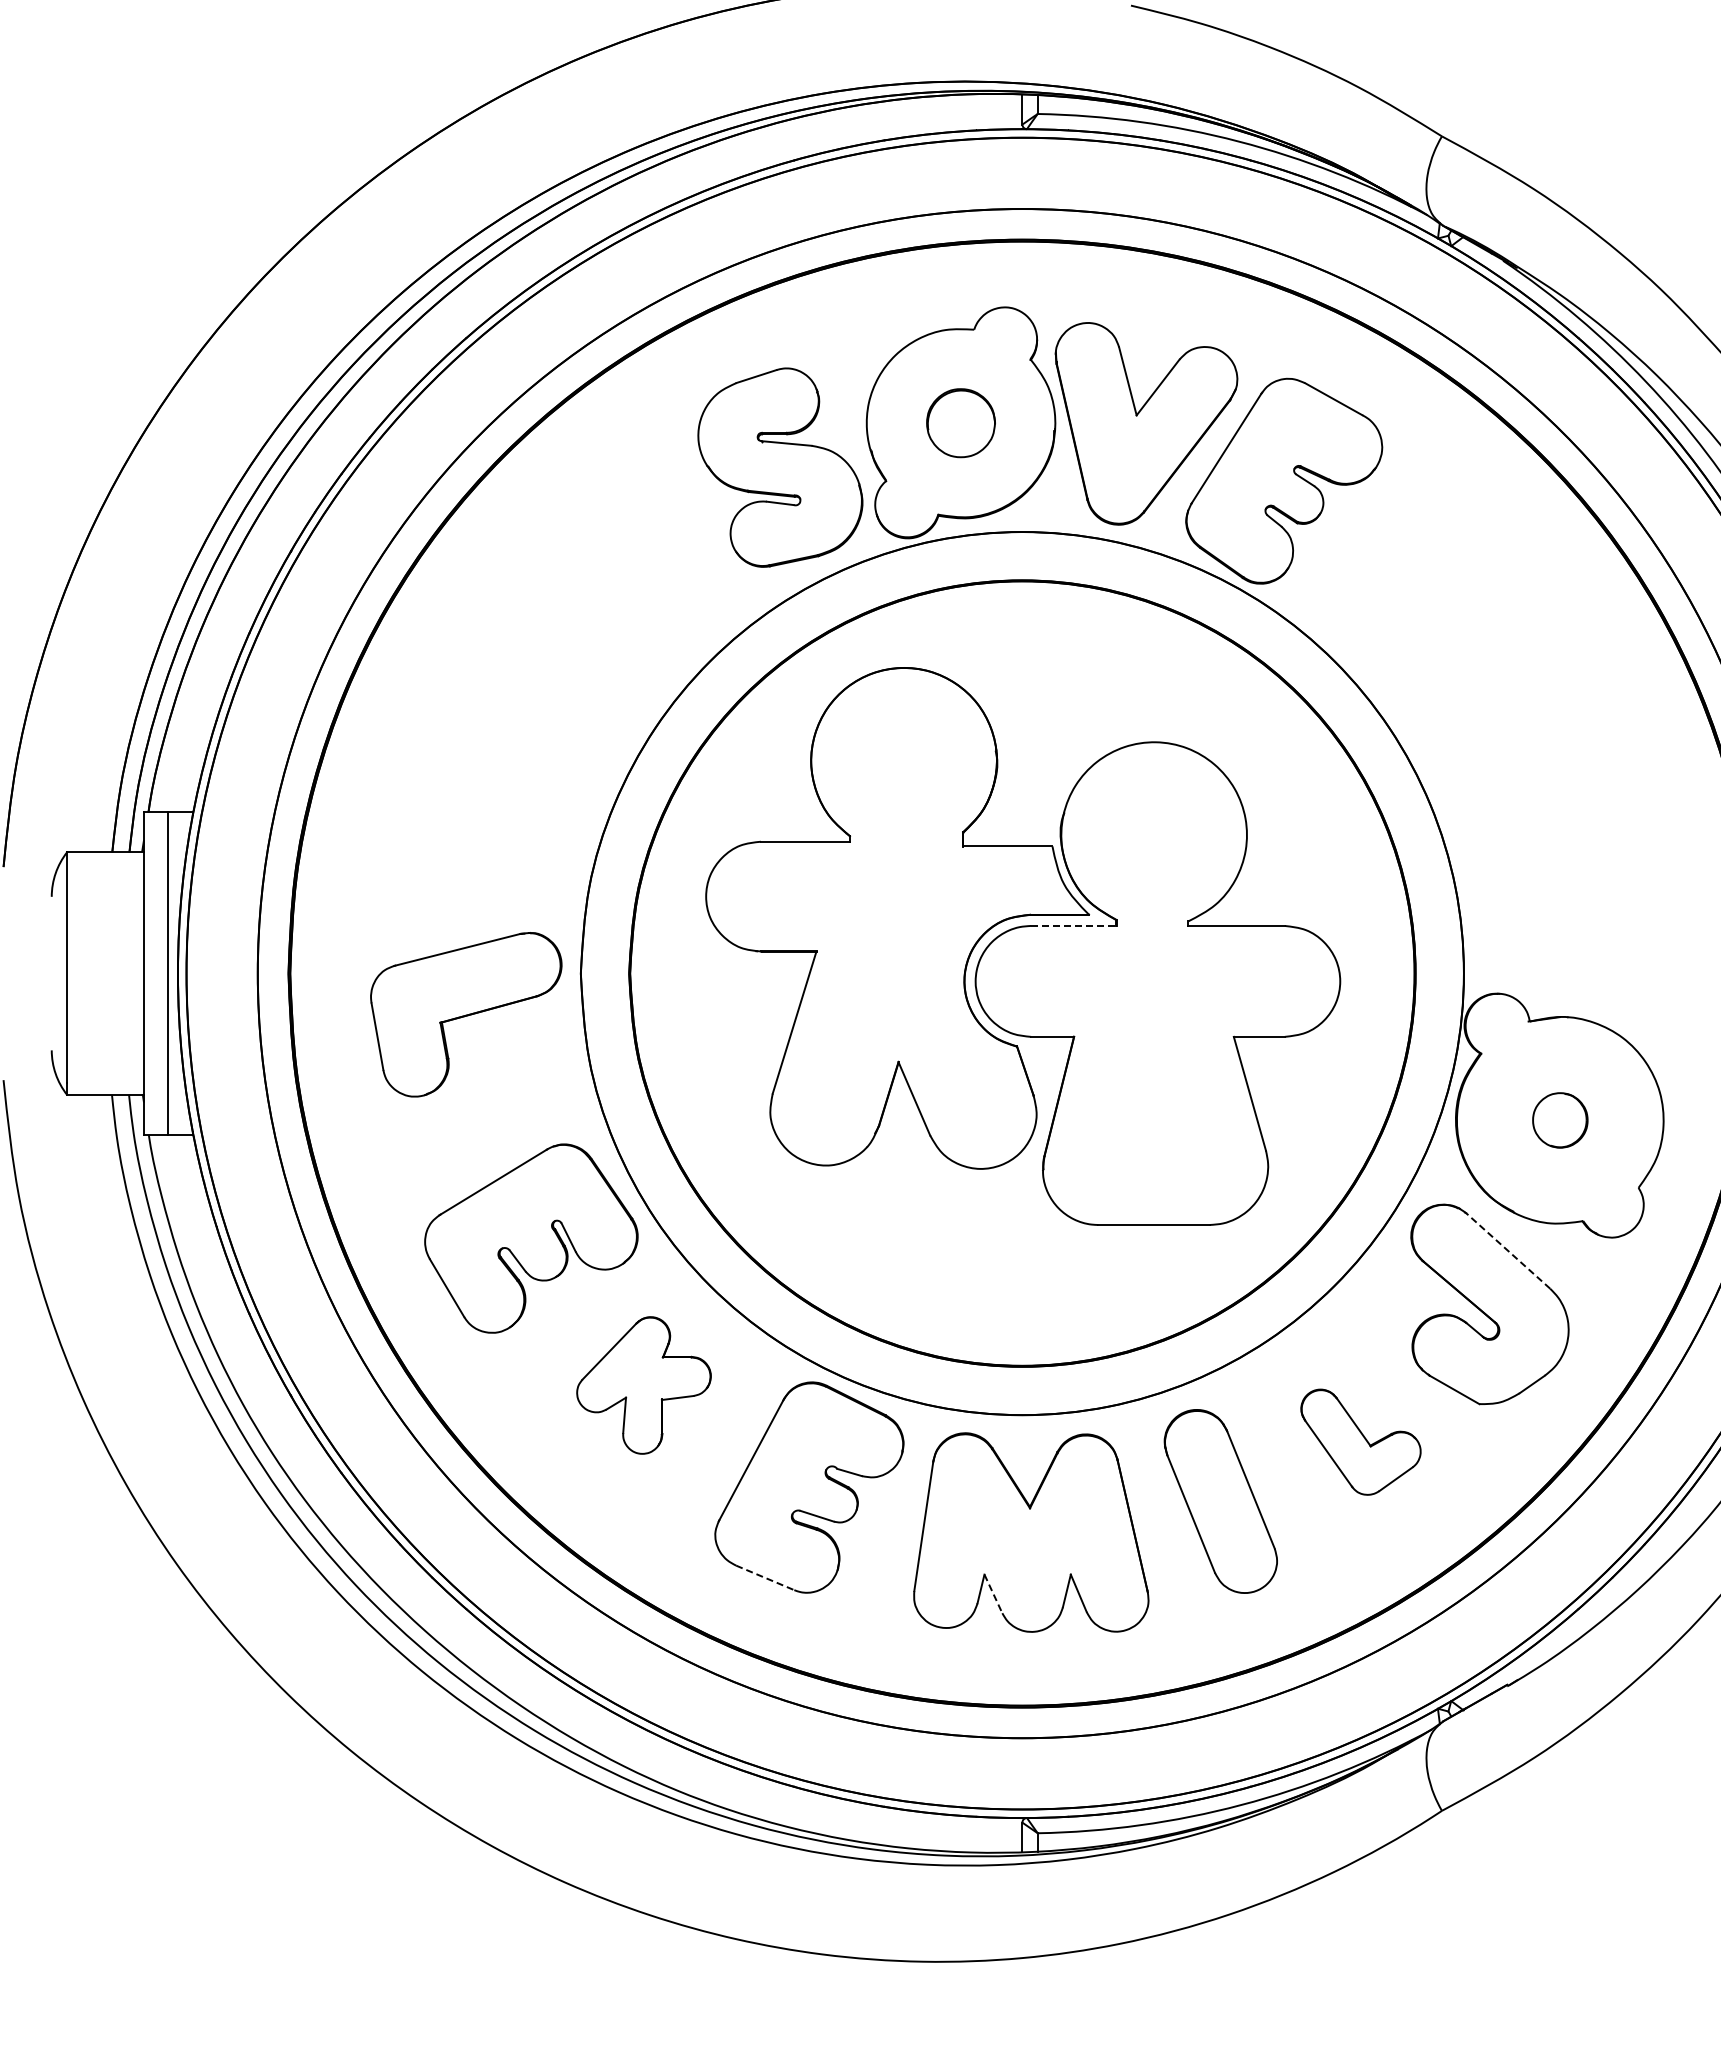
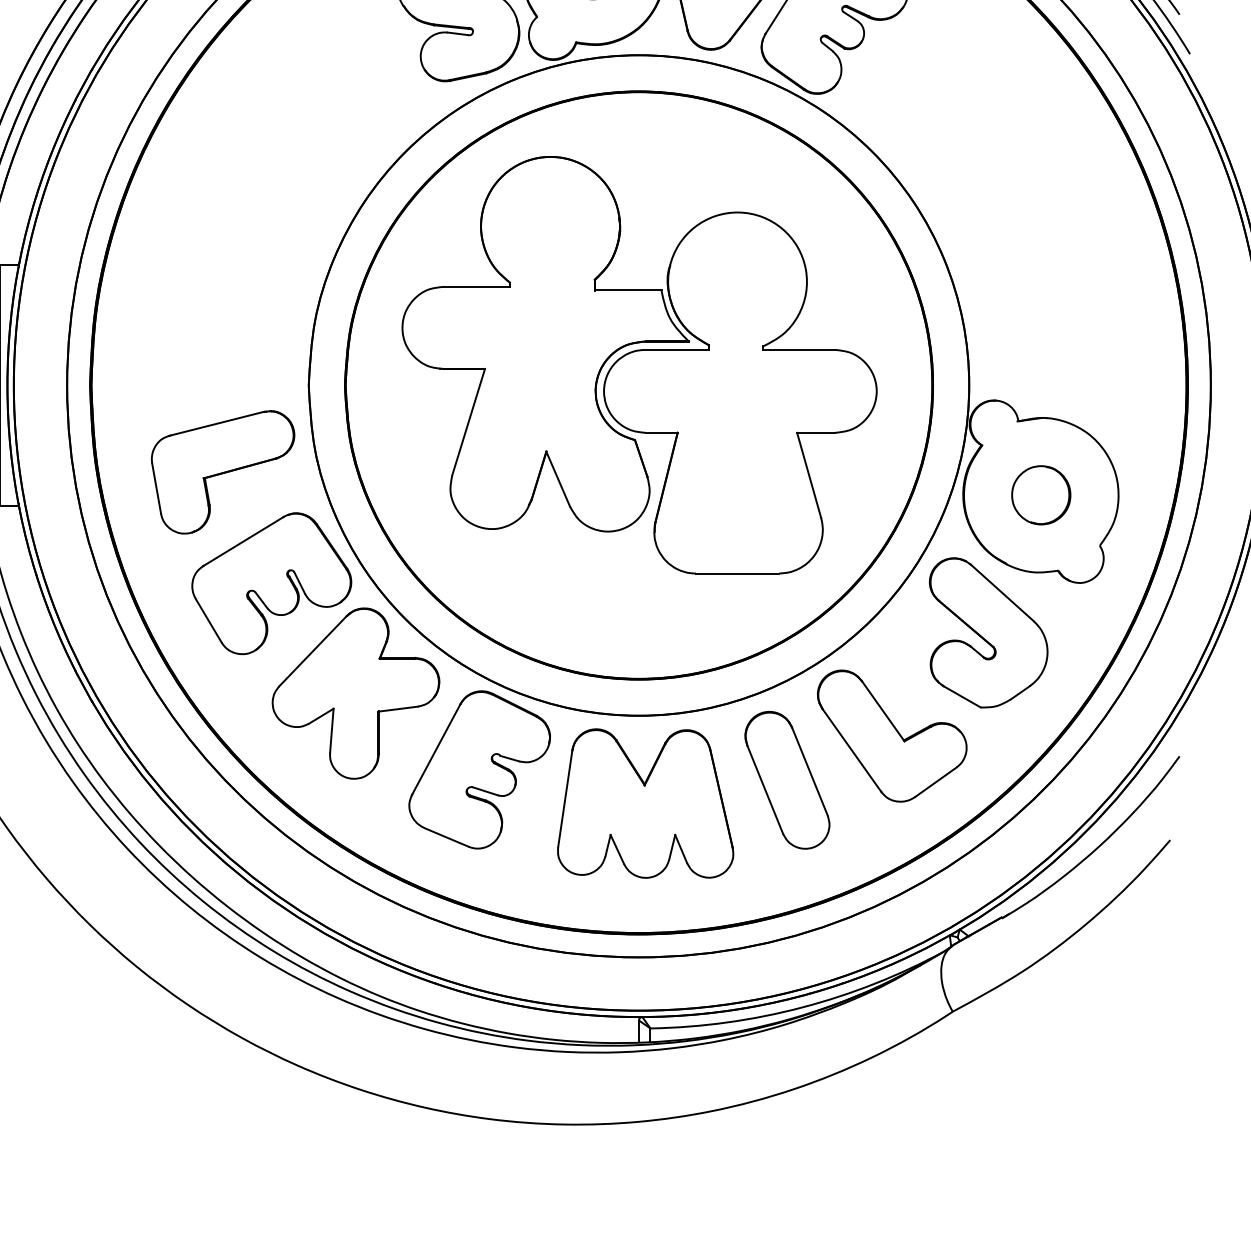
line: (1073, 925) -> (677, 349), dashed -> solid
part: (466, 1014) -> (223, 472), moved
part: (1560, 1120) -> (1041, 495), size x1.43
line: (1508, 1250) -> (1002, 592), dashed -> solid
part: (643, 1385) -> (355, 693), size x1.67
part: (1360, 1441) -> (891, 735), size x1.67
line: (765, 1577) -> (446, 837), dashed -> solid
line: (993, 1594) -> (617, 849), dashed -> solid

